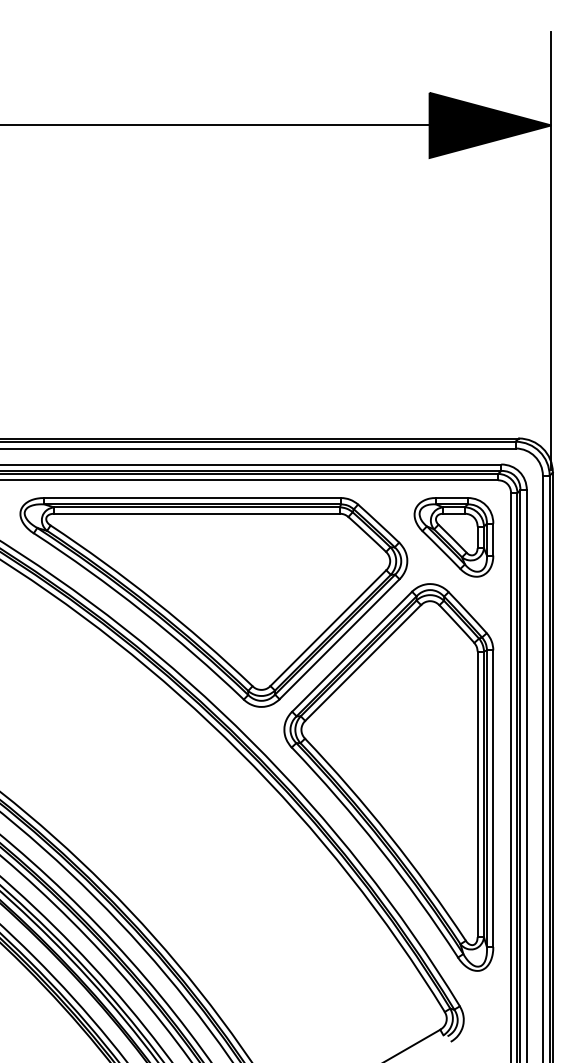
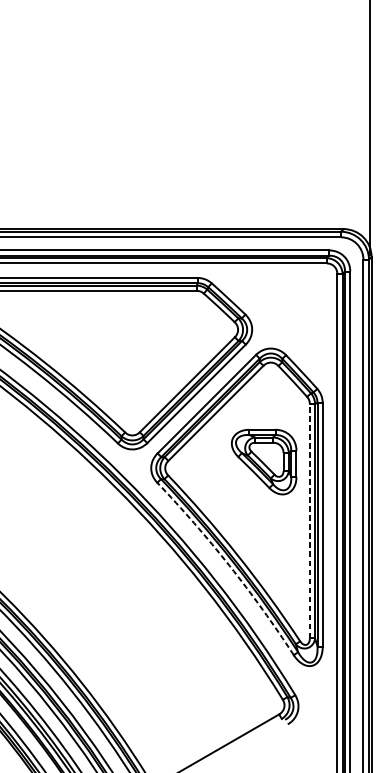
part: (453, 537) -> (263, 462), moved
line: (477, 794) -> (309, 521), solid -> dashed
arc: (379, 848) -> (229, 565), solid -> dashed

